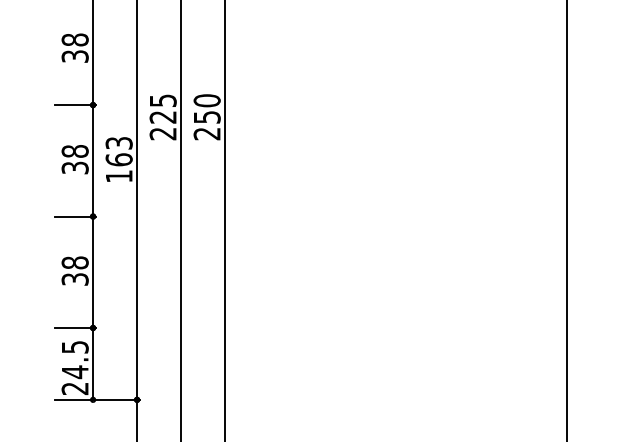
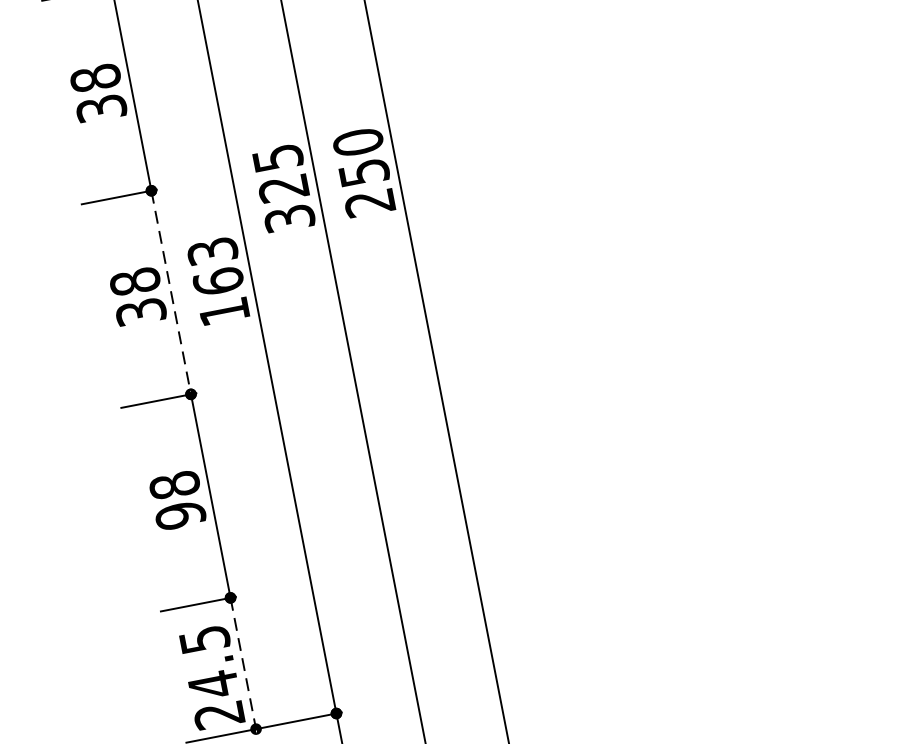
text: (163, 133) -> (290, 217), 225 -> 325
line: (93, 160) -> (171, 291), solid -> dashed
text: (74, 279) -> (179, 515), 38 -> 98
line: (93, 363) -> (243, 662), solid -> dashed

